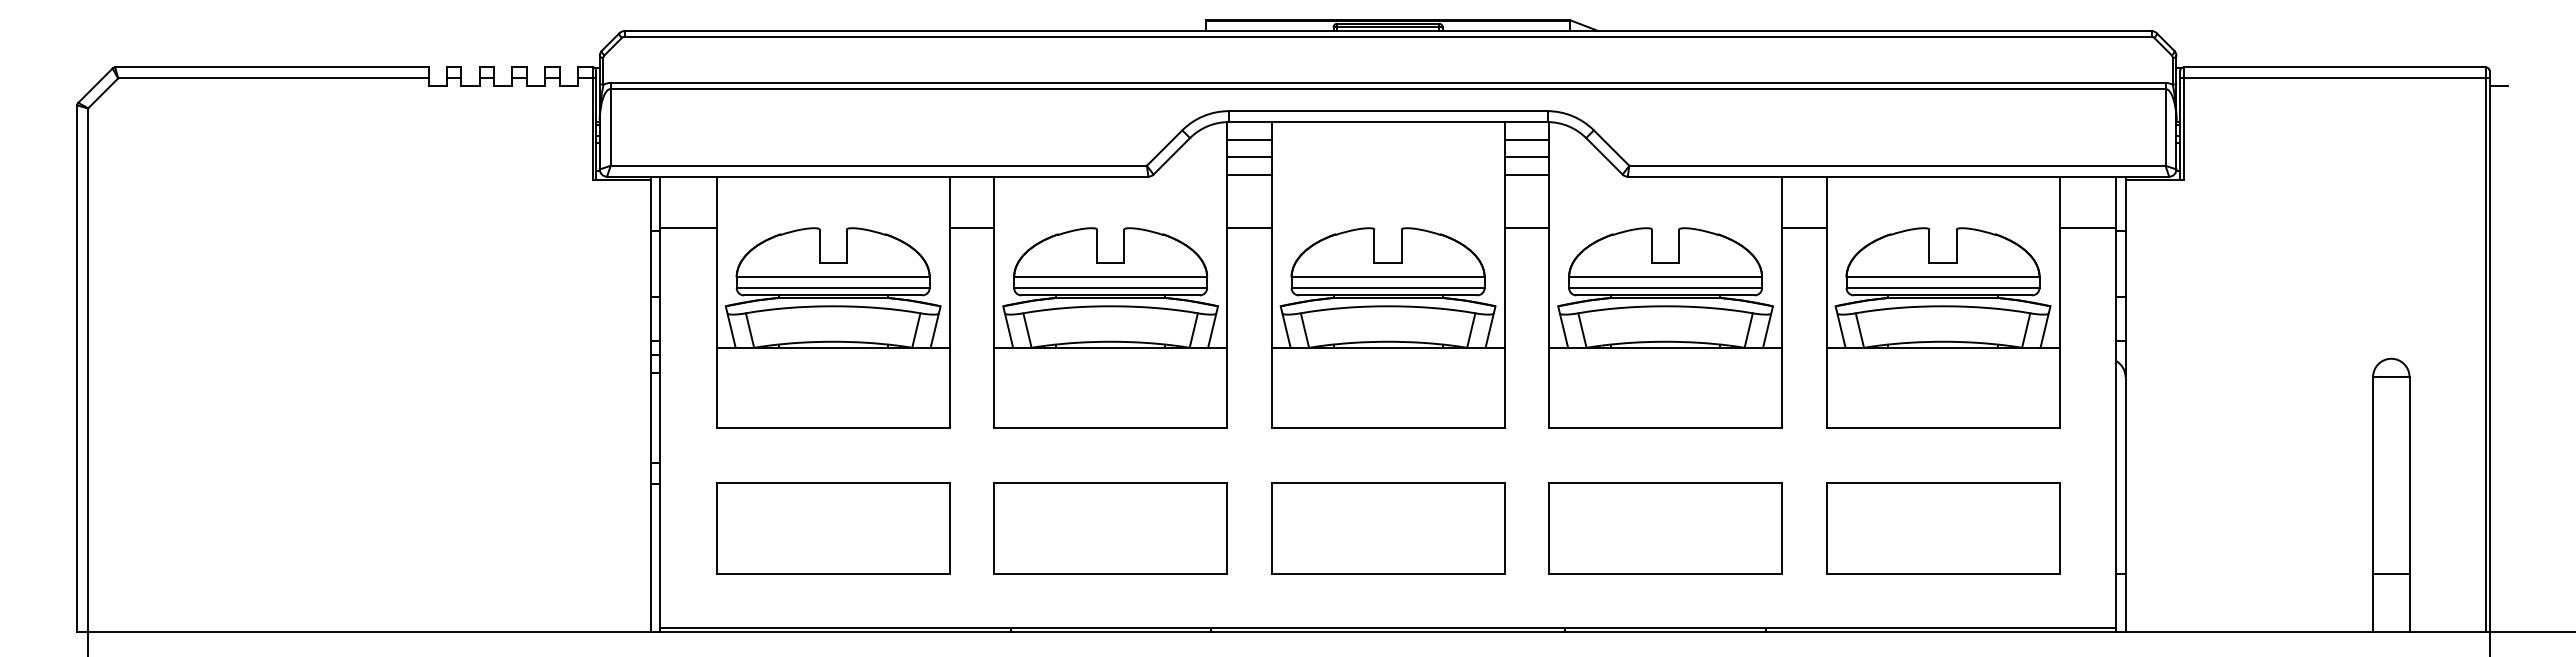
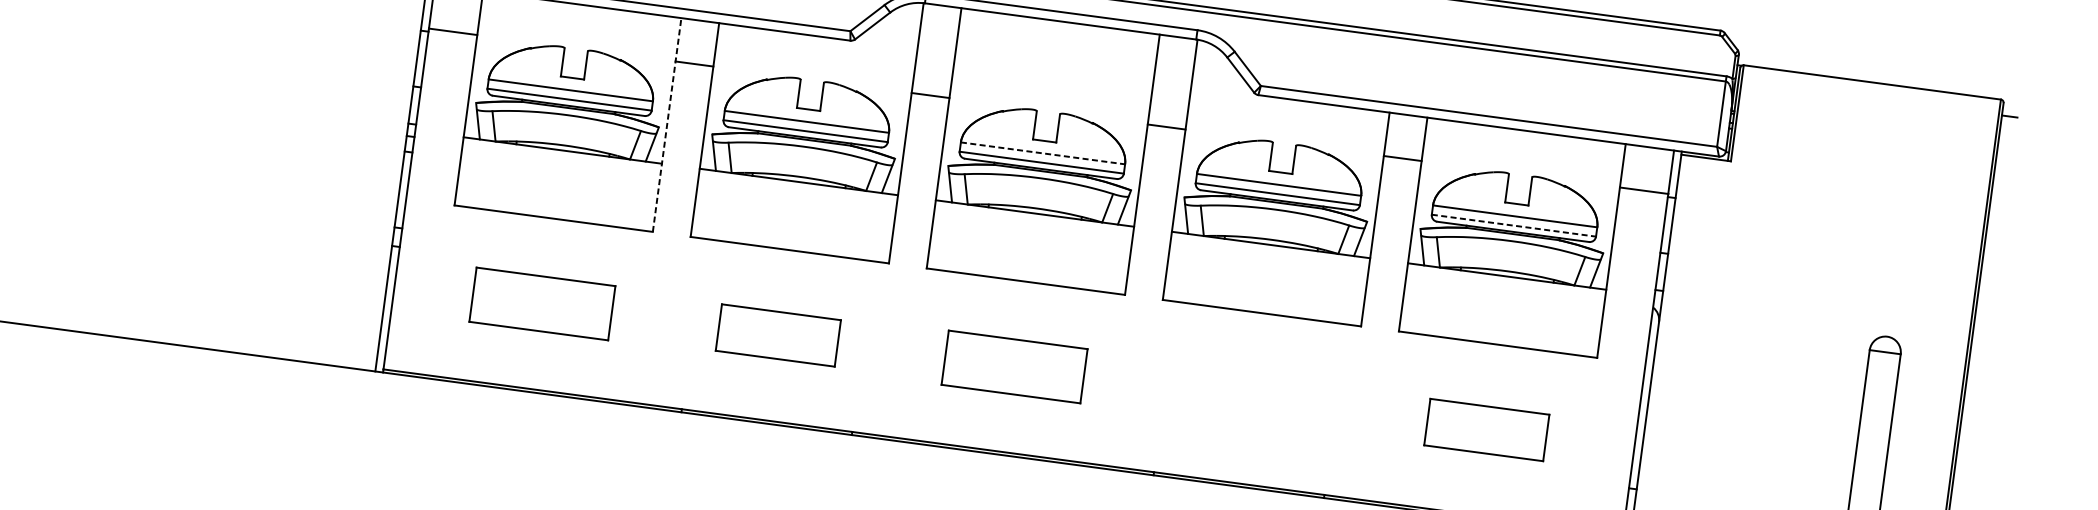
line: (2334, 78) -> (1870, 91), removed
line: (1249, 139) -> (940, 20), removed
line: (1526, 139) -> (1176, 51), removed
line: (1249, 156) -> (938, 34), removed
line: (1526, 156) -> (1174, 66), removed
line: (1249, 175) -> (936, 51), removed
line: (1526, 175) -> (1172, 82), removed
line: (1388, 277) -> (1043, 153), solid -> dashed
line: (1943, 288) -> (1514, 226), solid -> dashed
line: (949, 302) -> (666, 125), solid -> dashed
part: (833, 528) -> (542, 304), size x0.7
part: (1110, 528) -> (778, 335), size x0.6
part: (1388, 528) -> (1014, 367), size x0.7
part: (1665, 528) -> (1250, 398), removed
part: (1943, 528) -> (1487, 430), size x0.6

